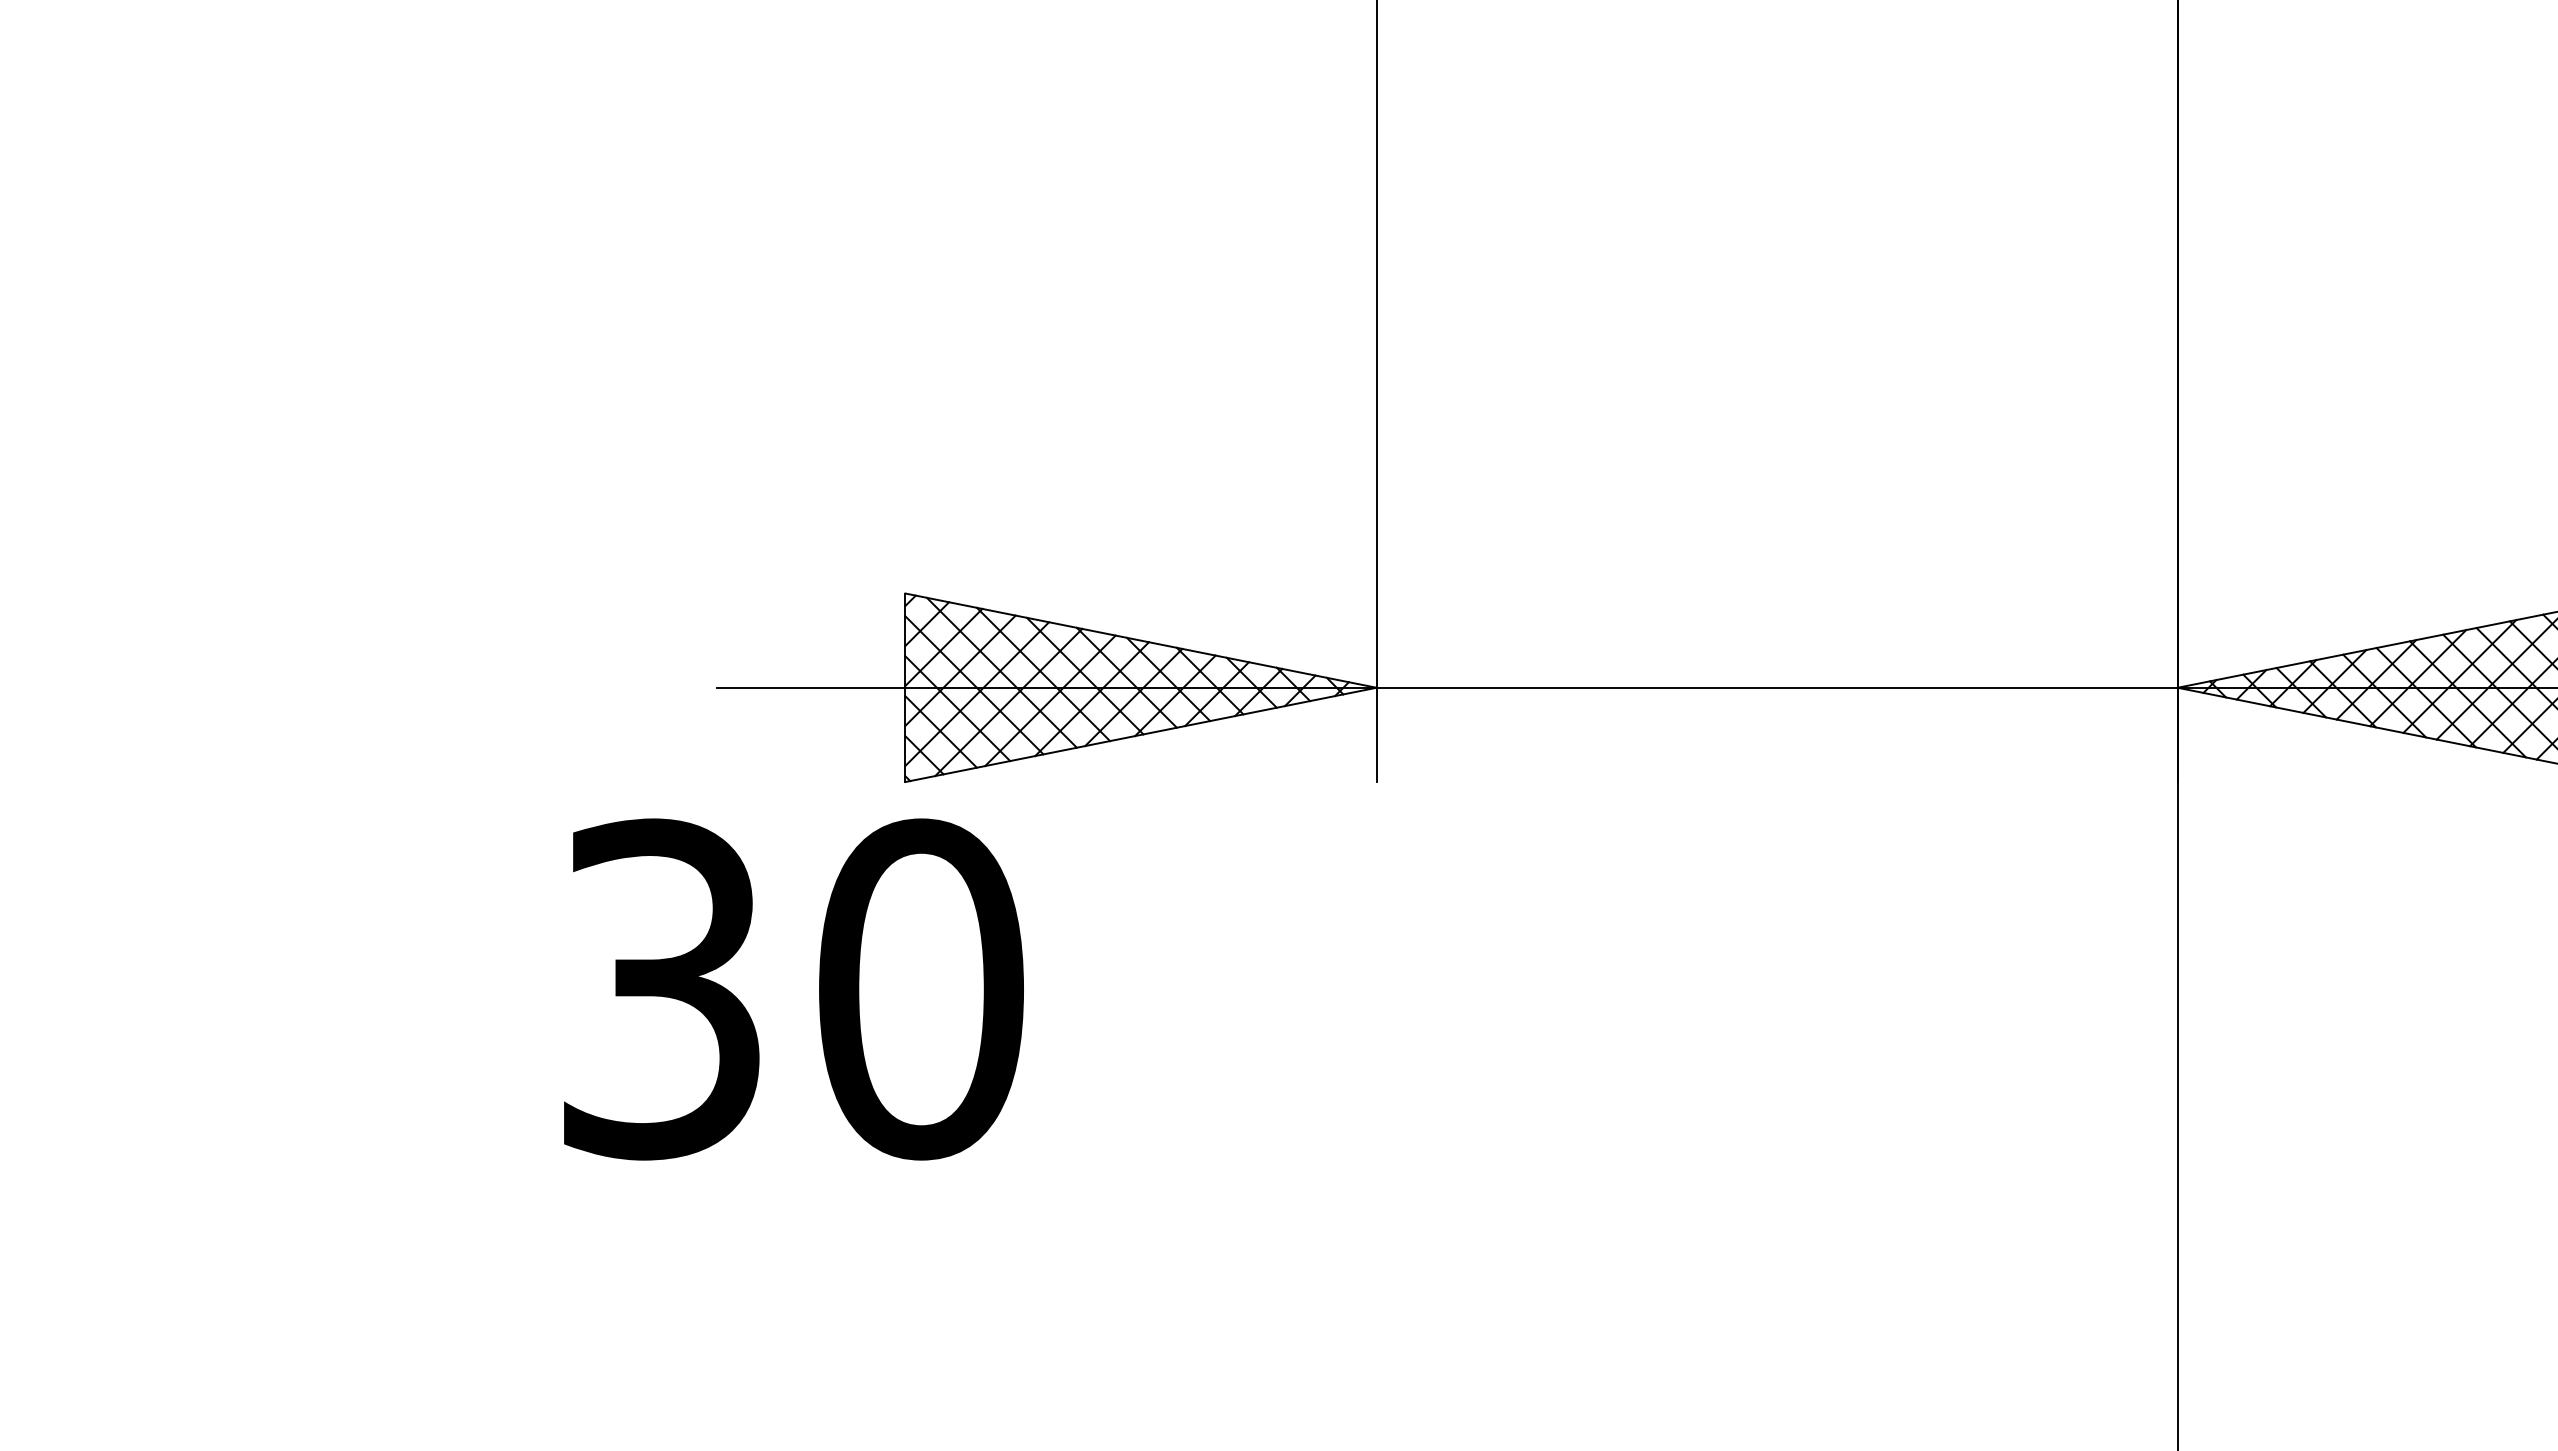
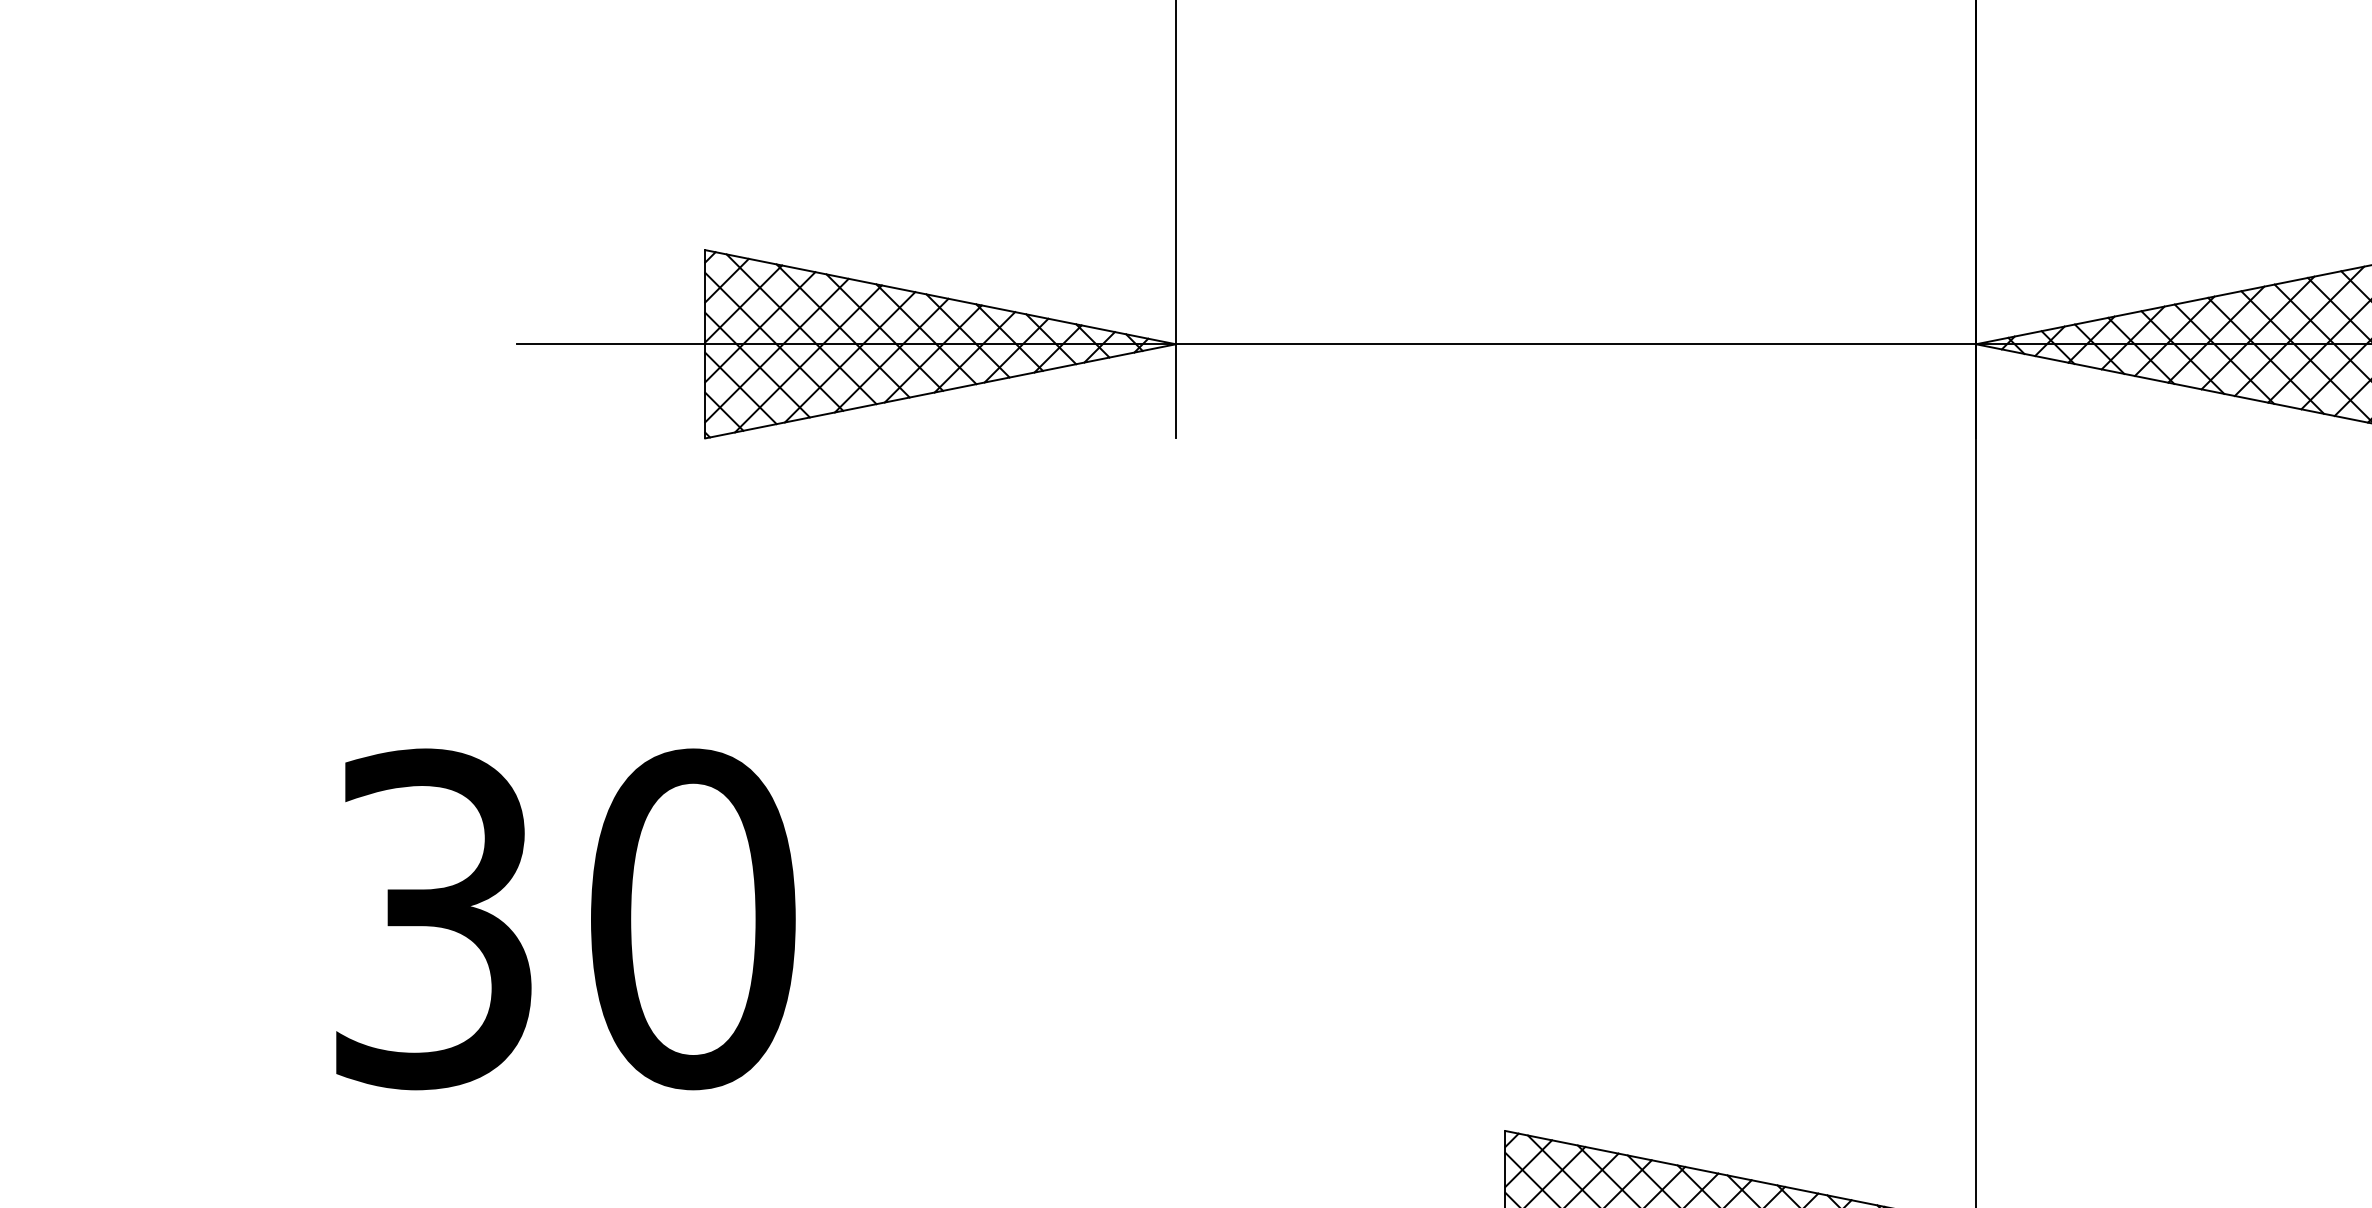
text: (793, 989) -> (565, 919), moved

